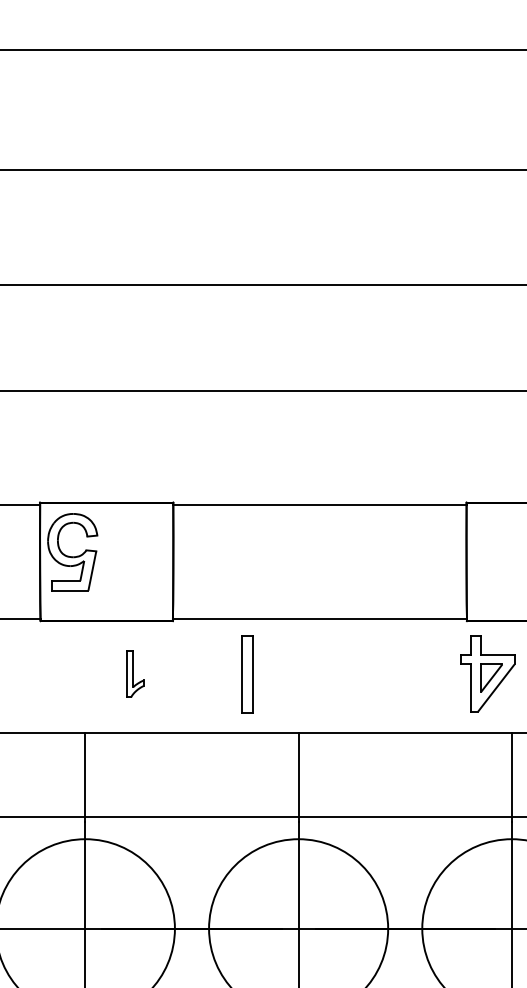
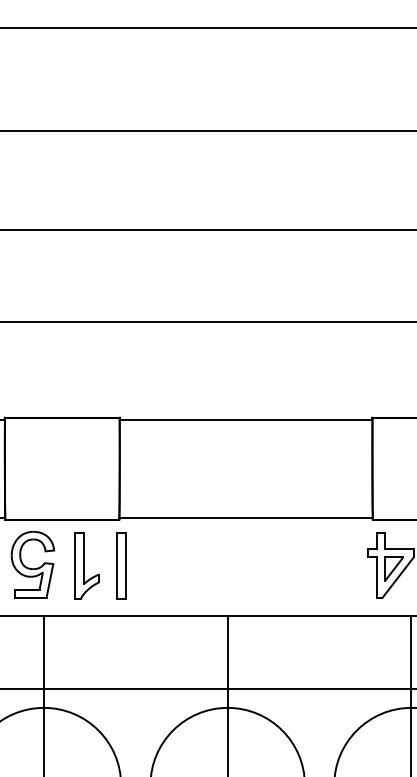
part: (72, 552) -> (32, 565), moved
part: (135, 674) -> (87, 565), size x1.67
part: (247, 674) -> (121, 565), moved

